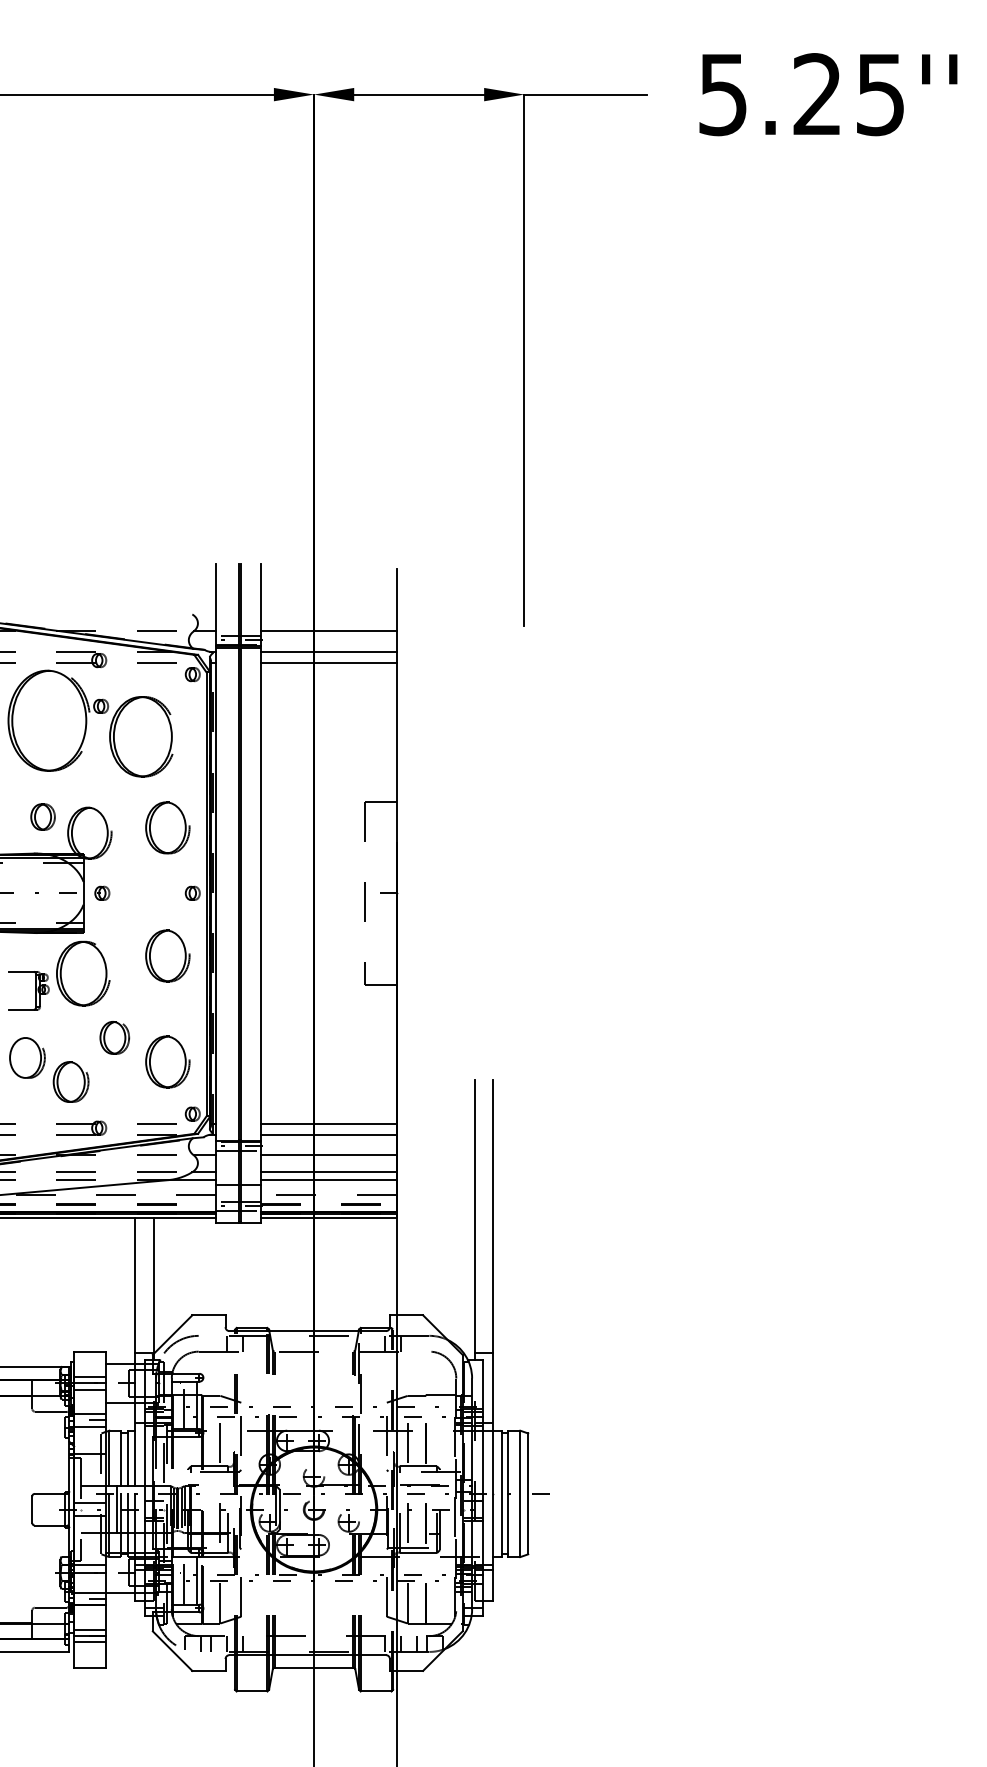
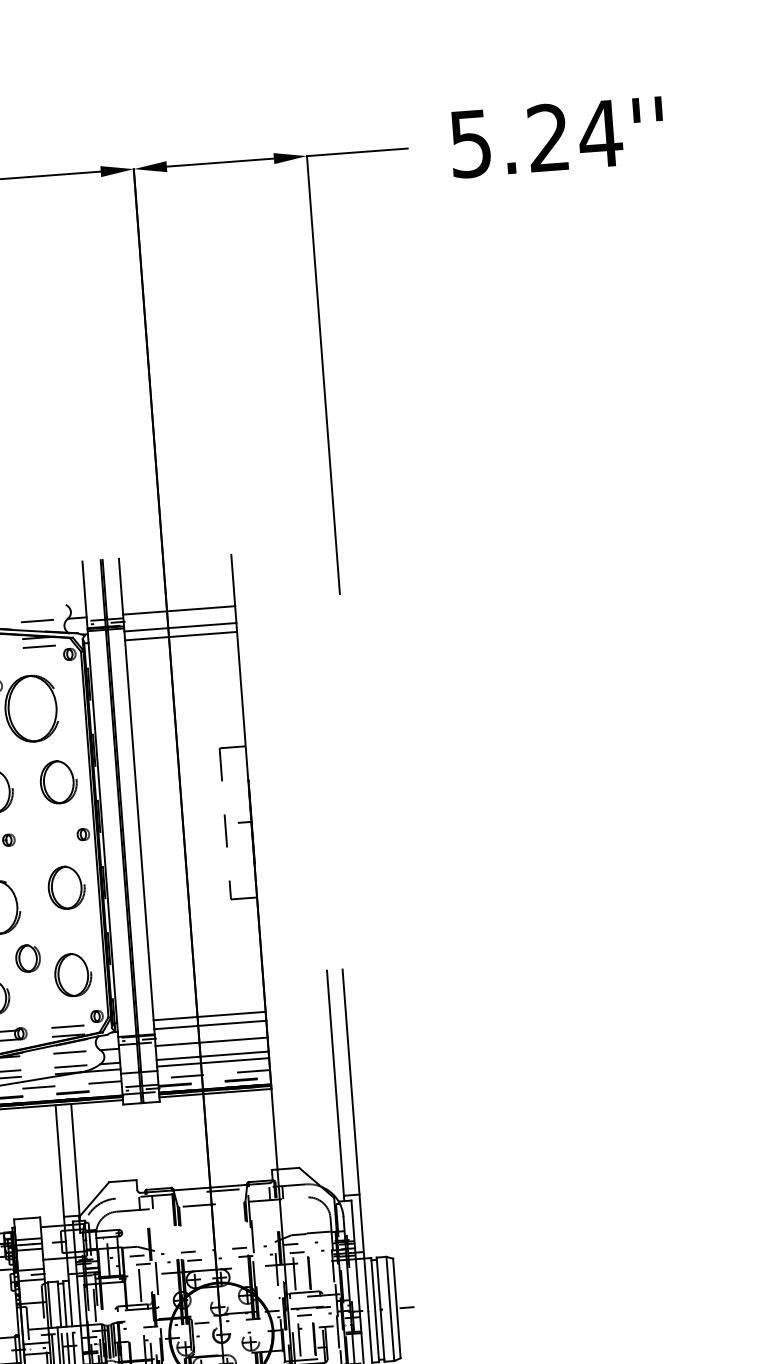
text: (880, 95) -> (600, 134), 5.25'' -> 5.24''

